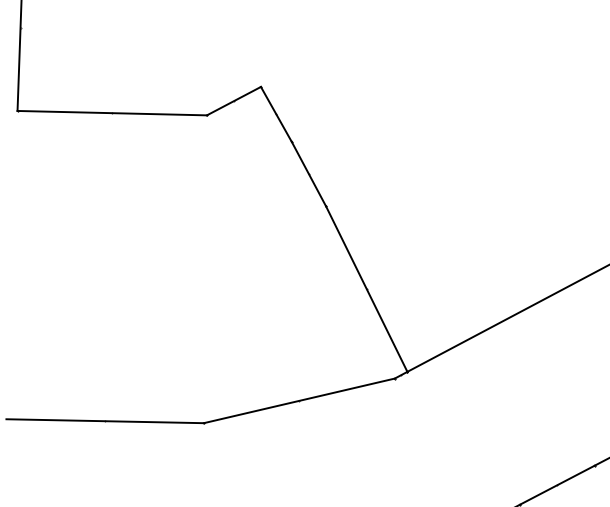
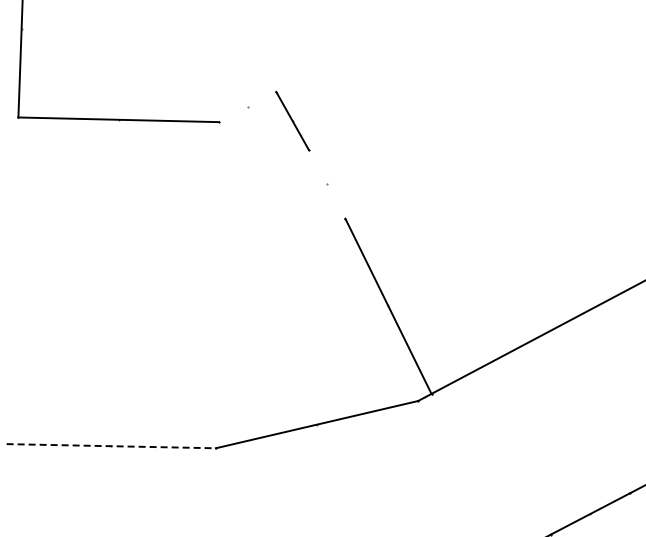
line: (233, 101) -> (247, 107), removed
line: (308, 174) -> (326, 184), removed
line: (105, 421) -> (111, 446), solid -> dashed

